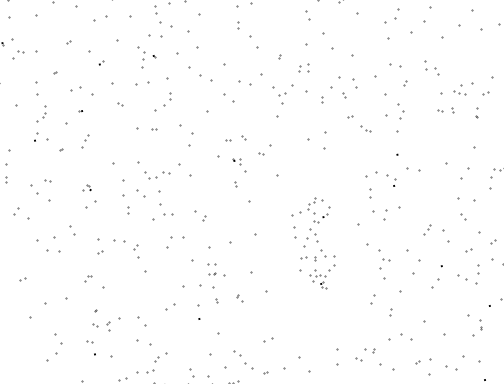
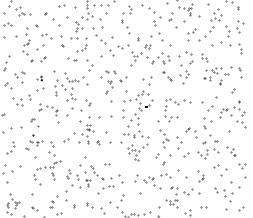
part: (89, 195) -> (40, 83), size x1.43
part: (175, 240) -> (74, 111), size x1.67
part: (314, 243) -> (136, 125), size x1.67

